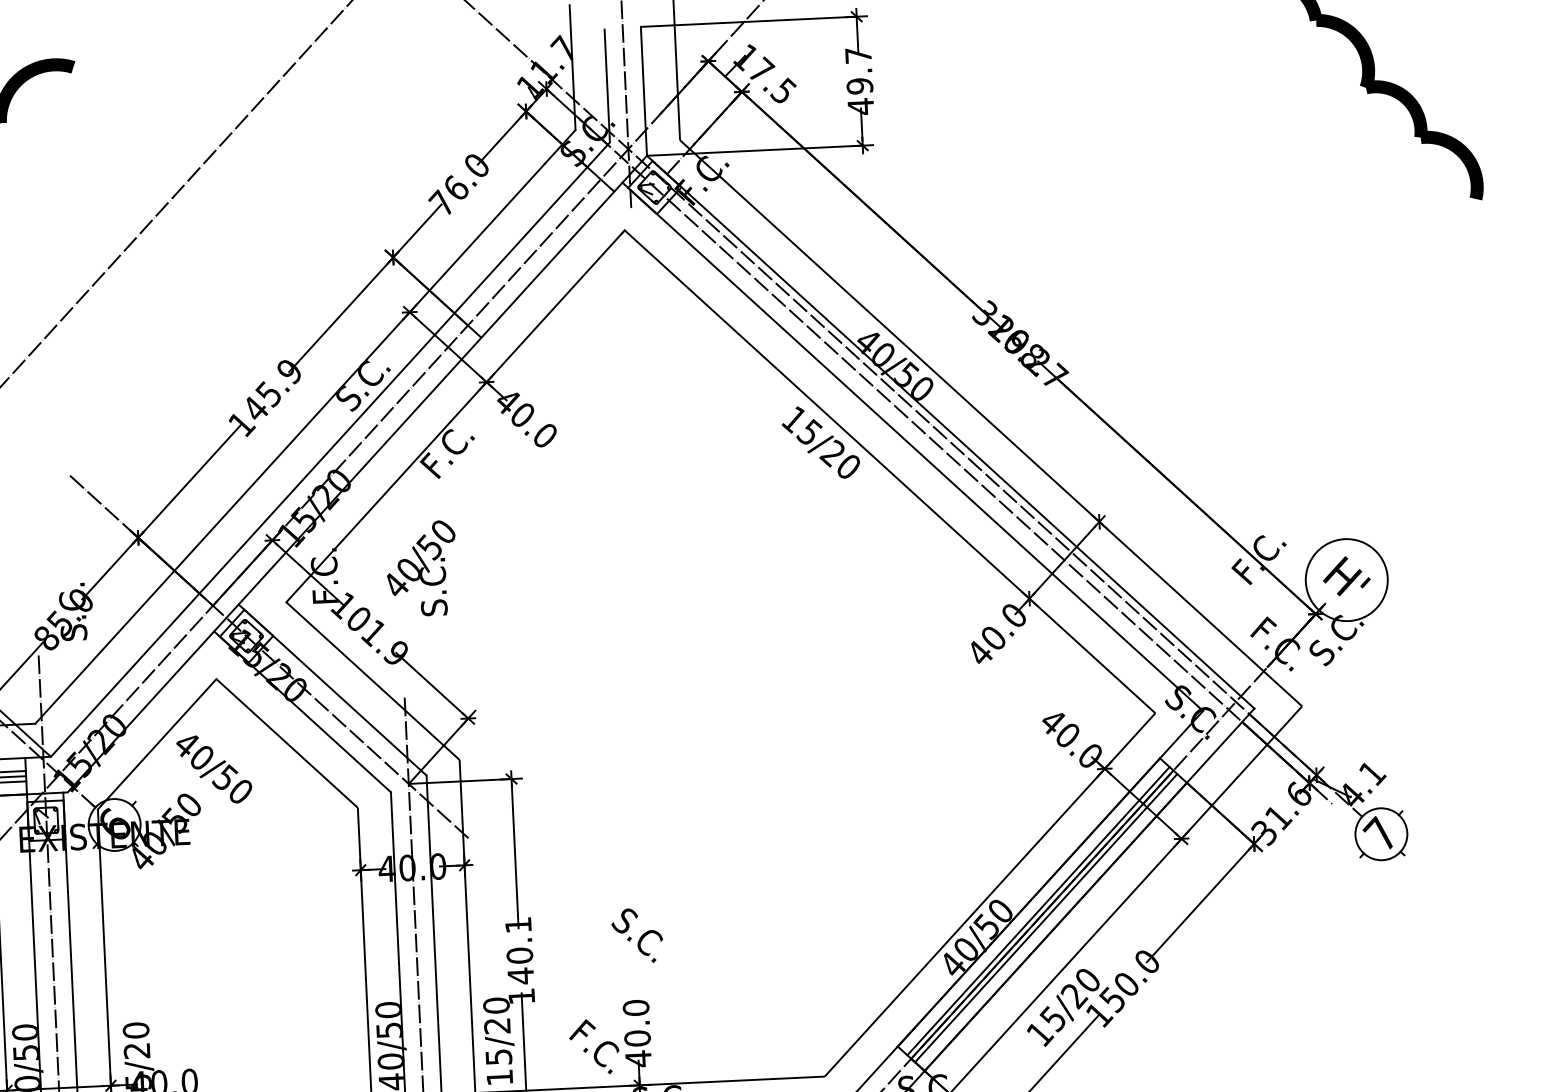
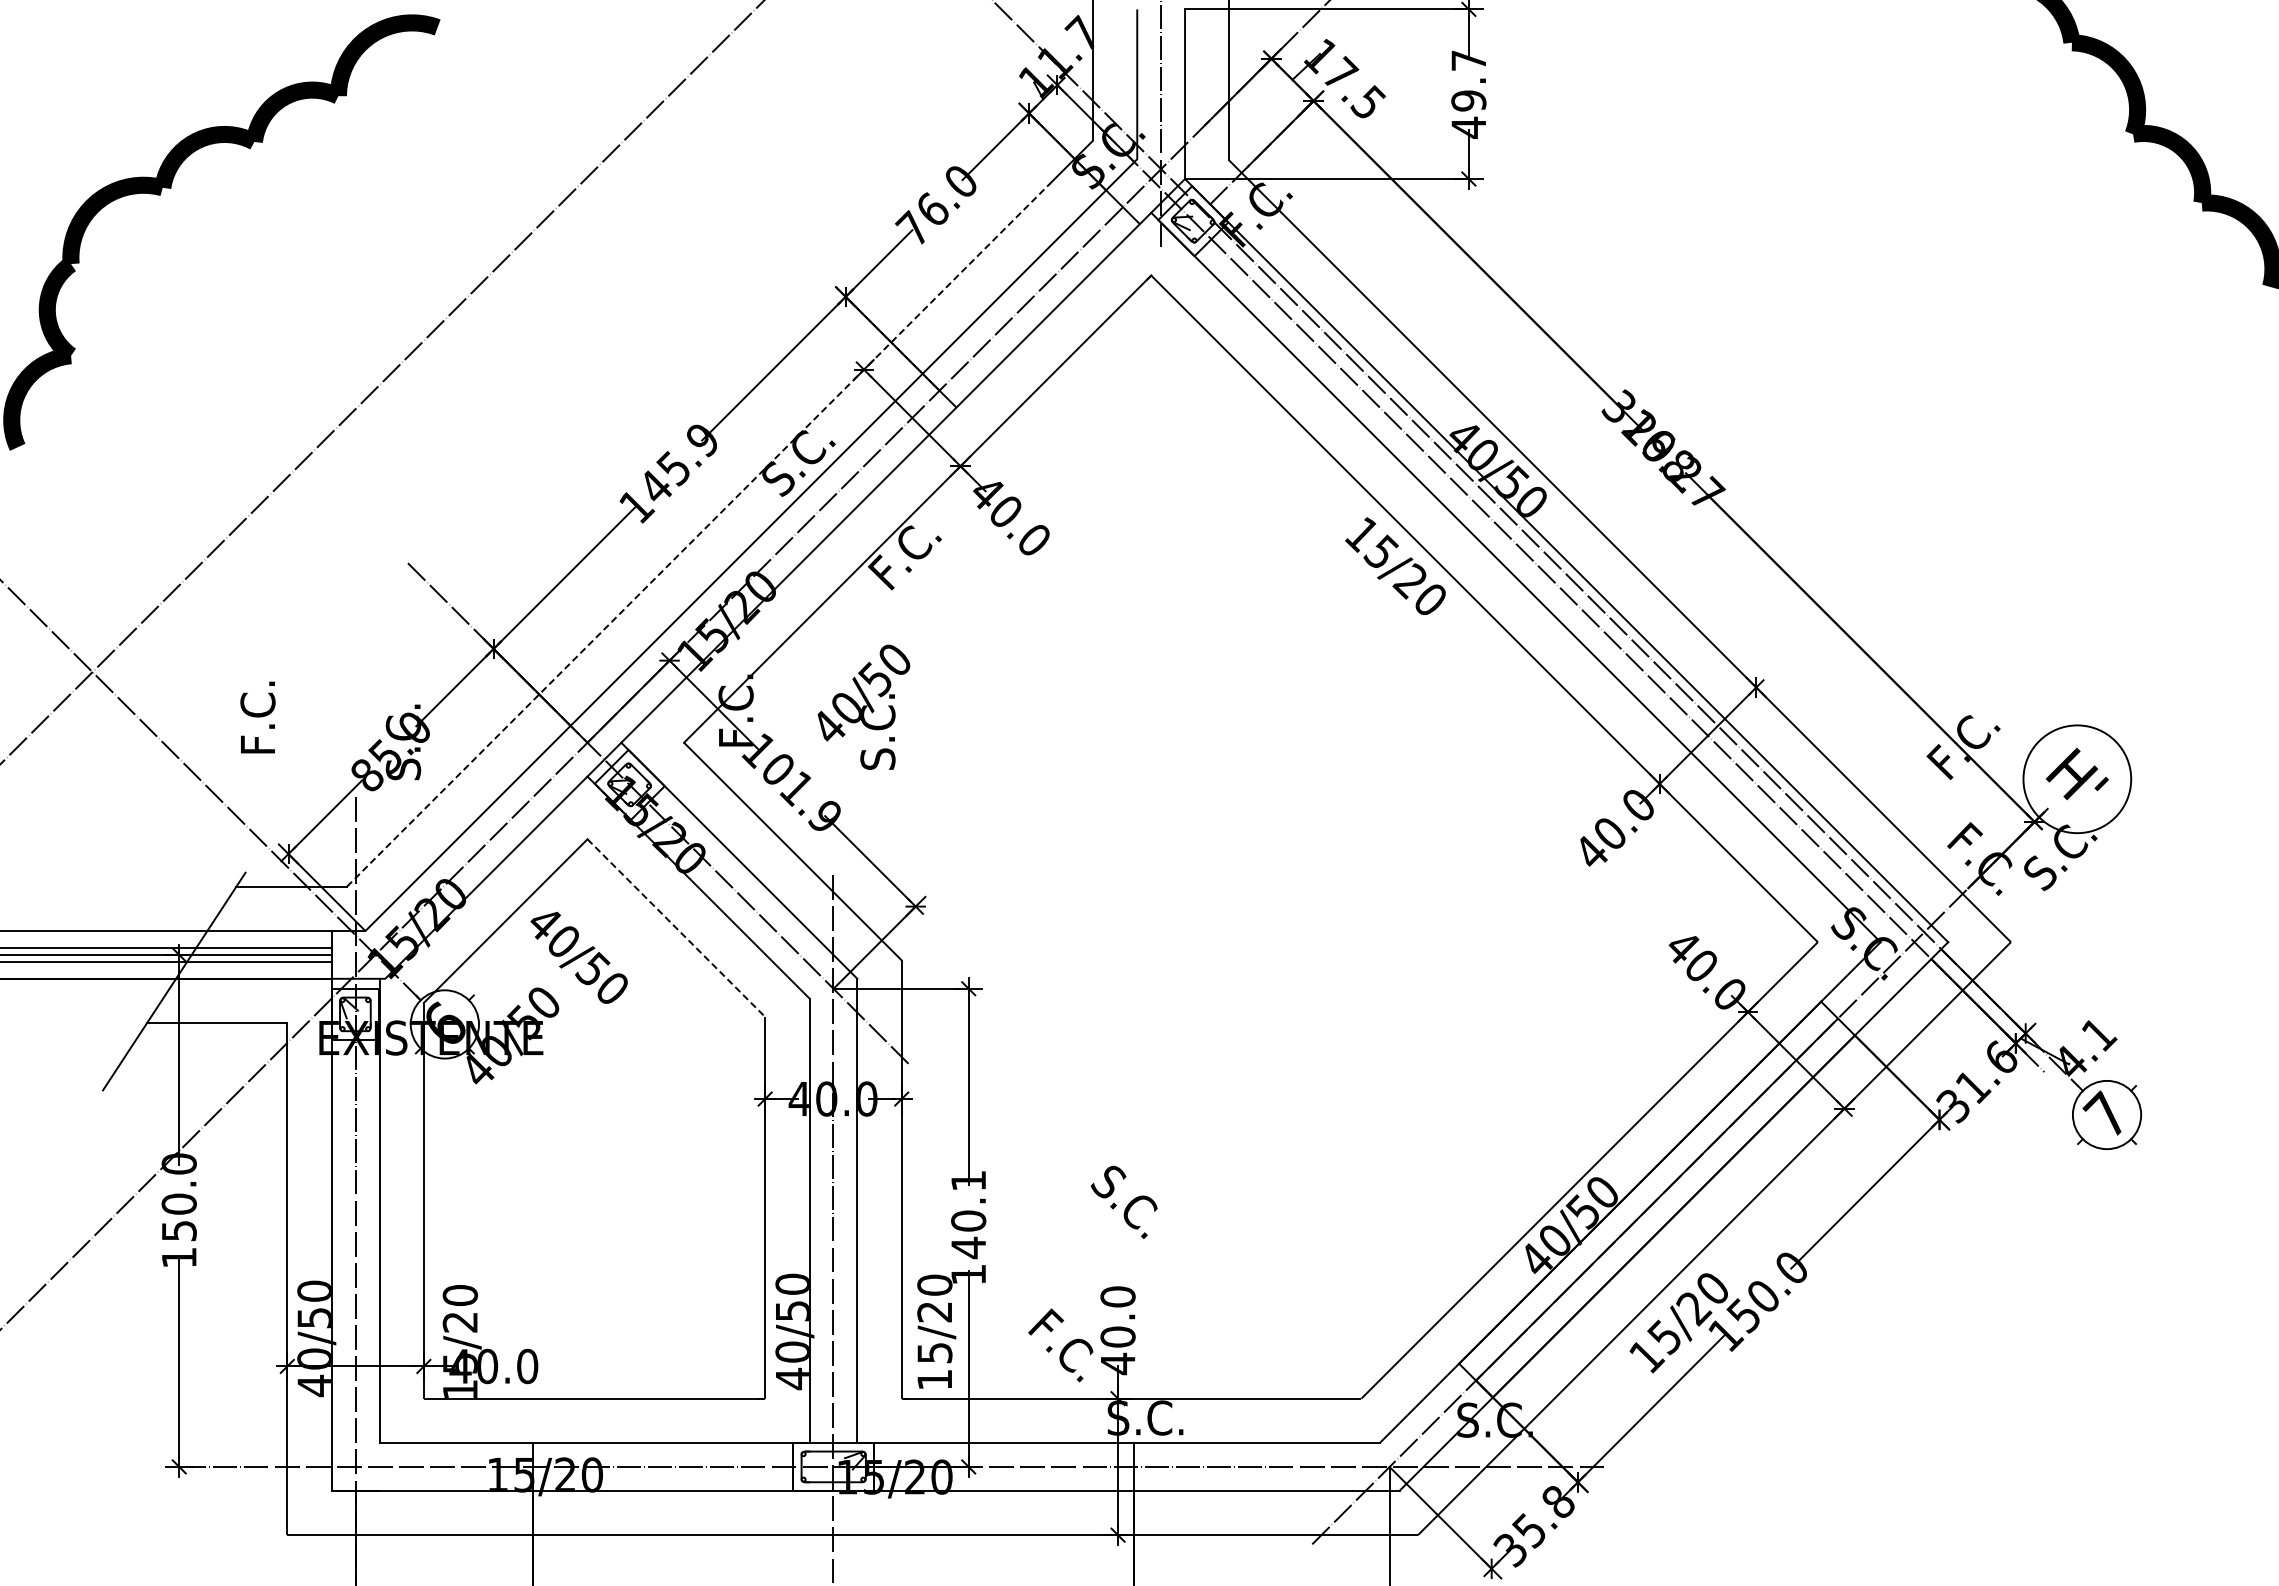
line: (290, 443) -> (699, 534), solid -> dashed
line: (287, 743) -> (676, 928), solid -> dashed
line: (1038, 910) -> (1652, 1194), removed
line: (1045, 918) -> (1661, 1204), removed

